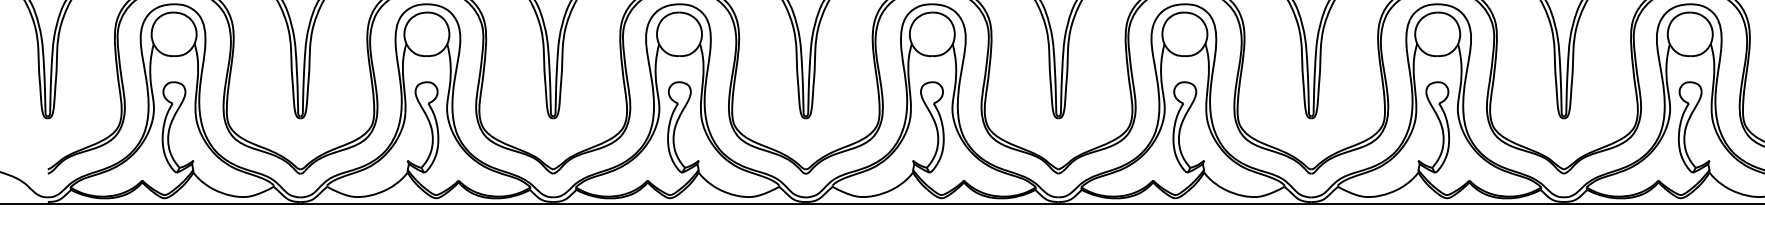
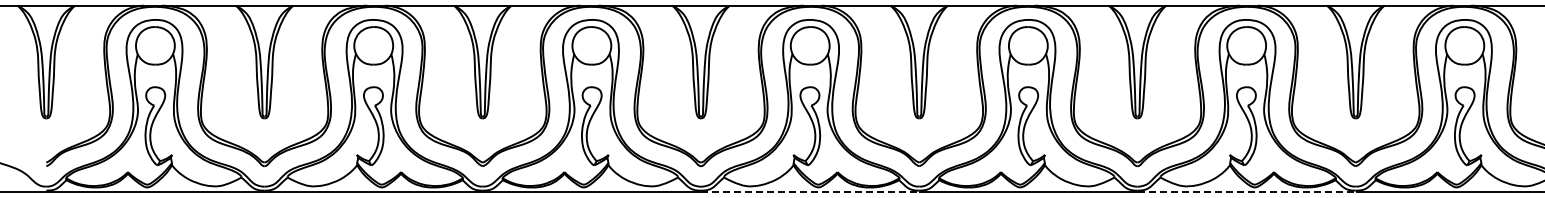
line: (932, 204) -> (810, 192), solid -> dashed
line: (1438, 204) -> (1247, 192), solid -> dashed

